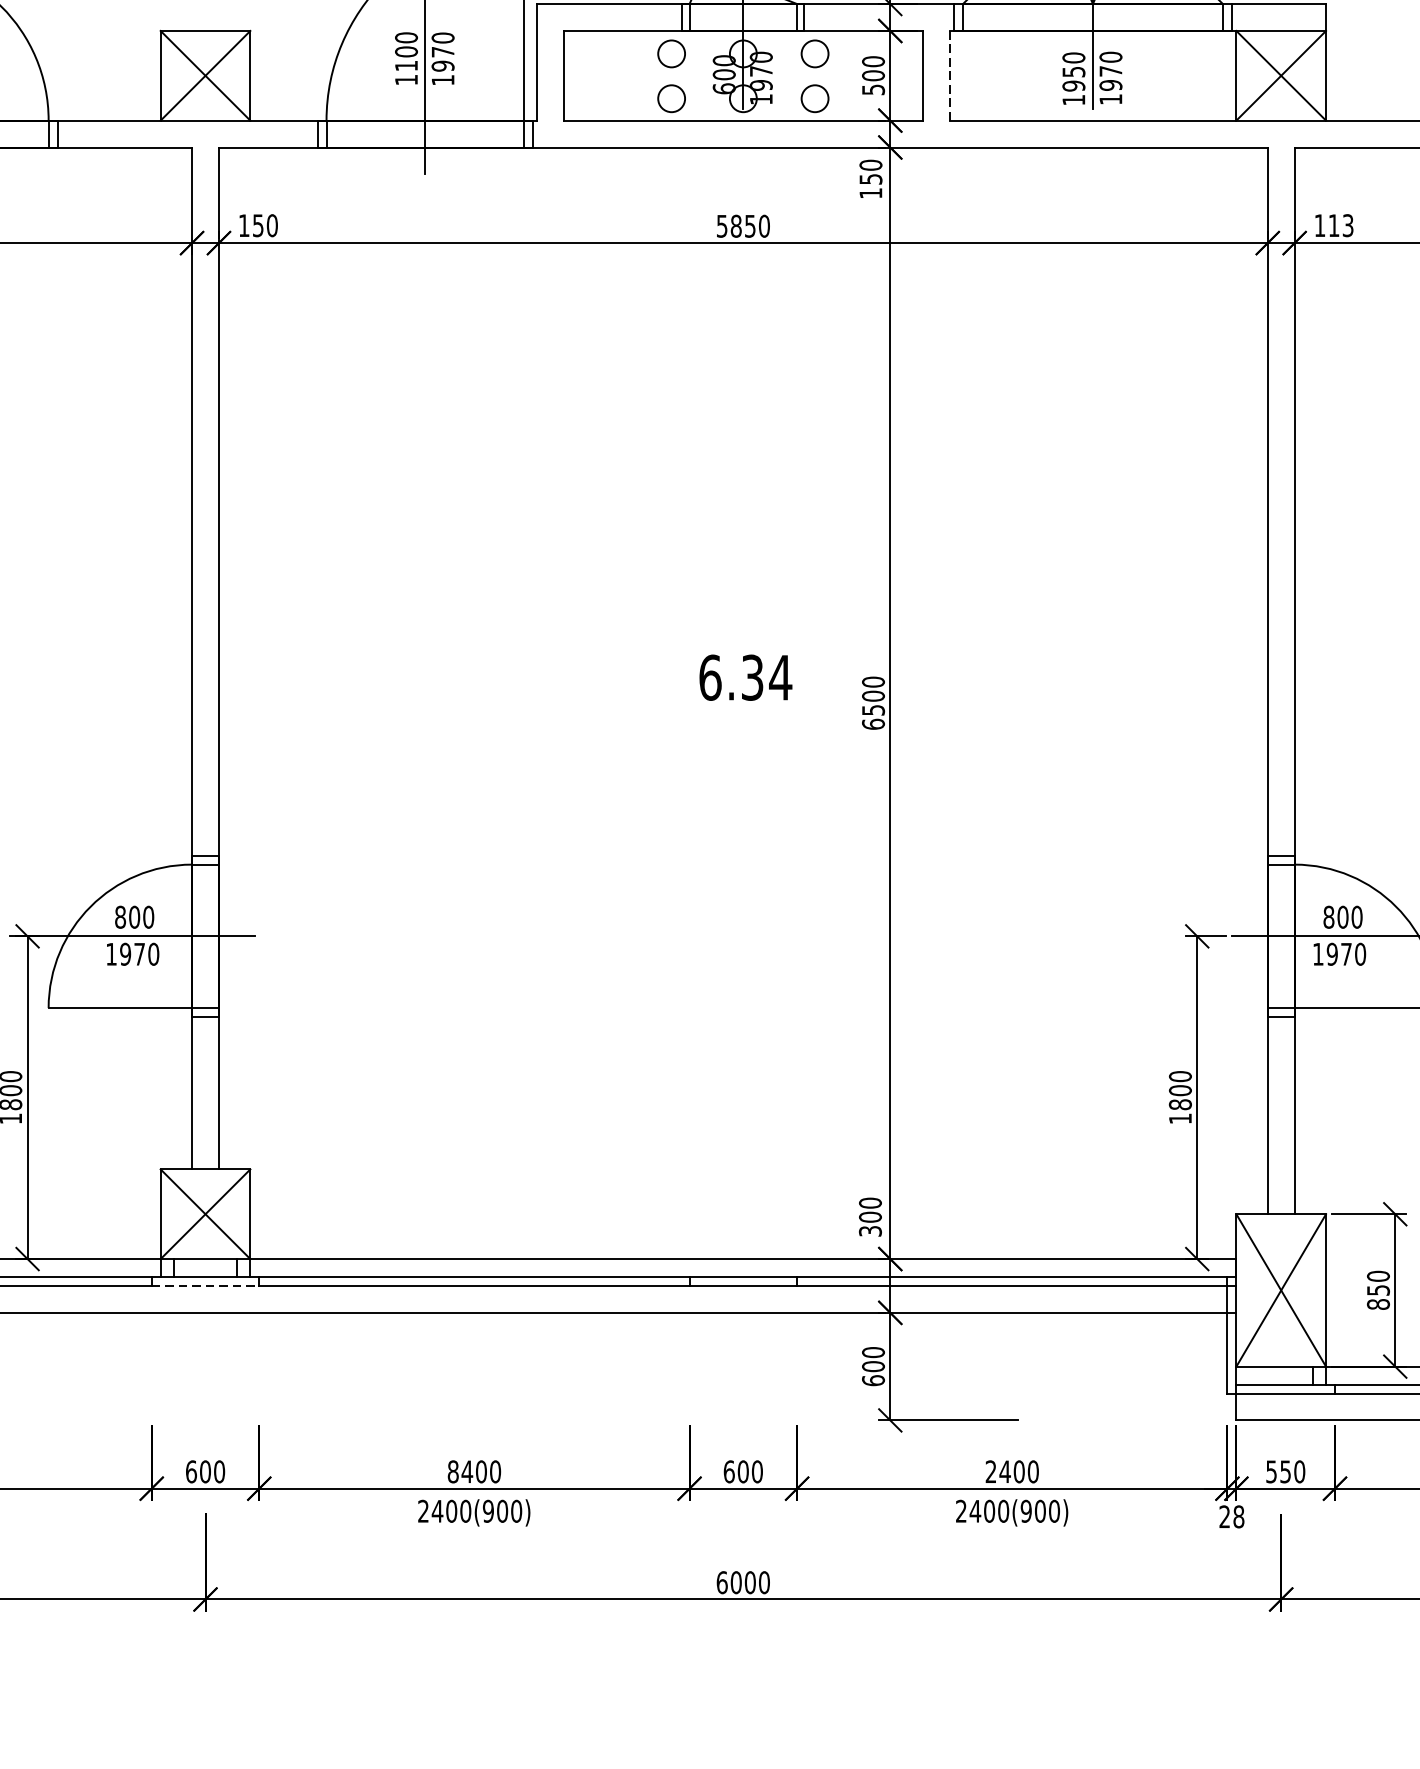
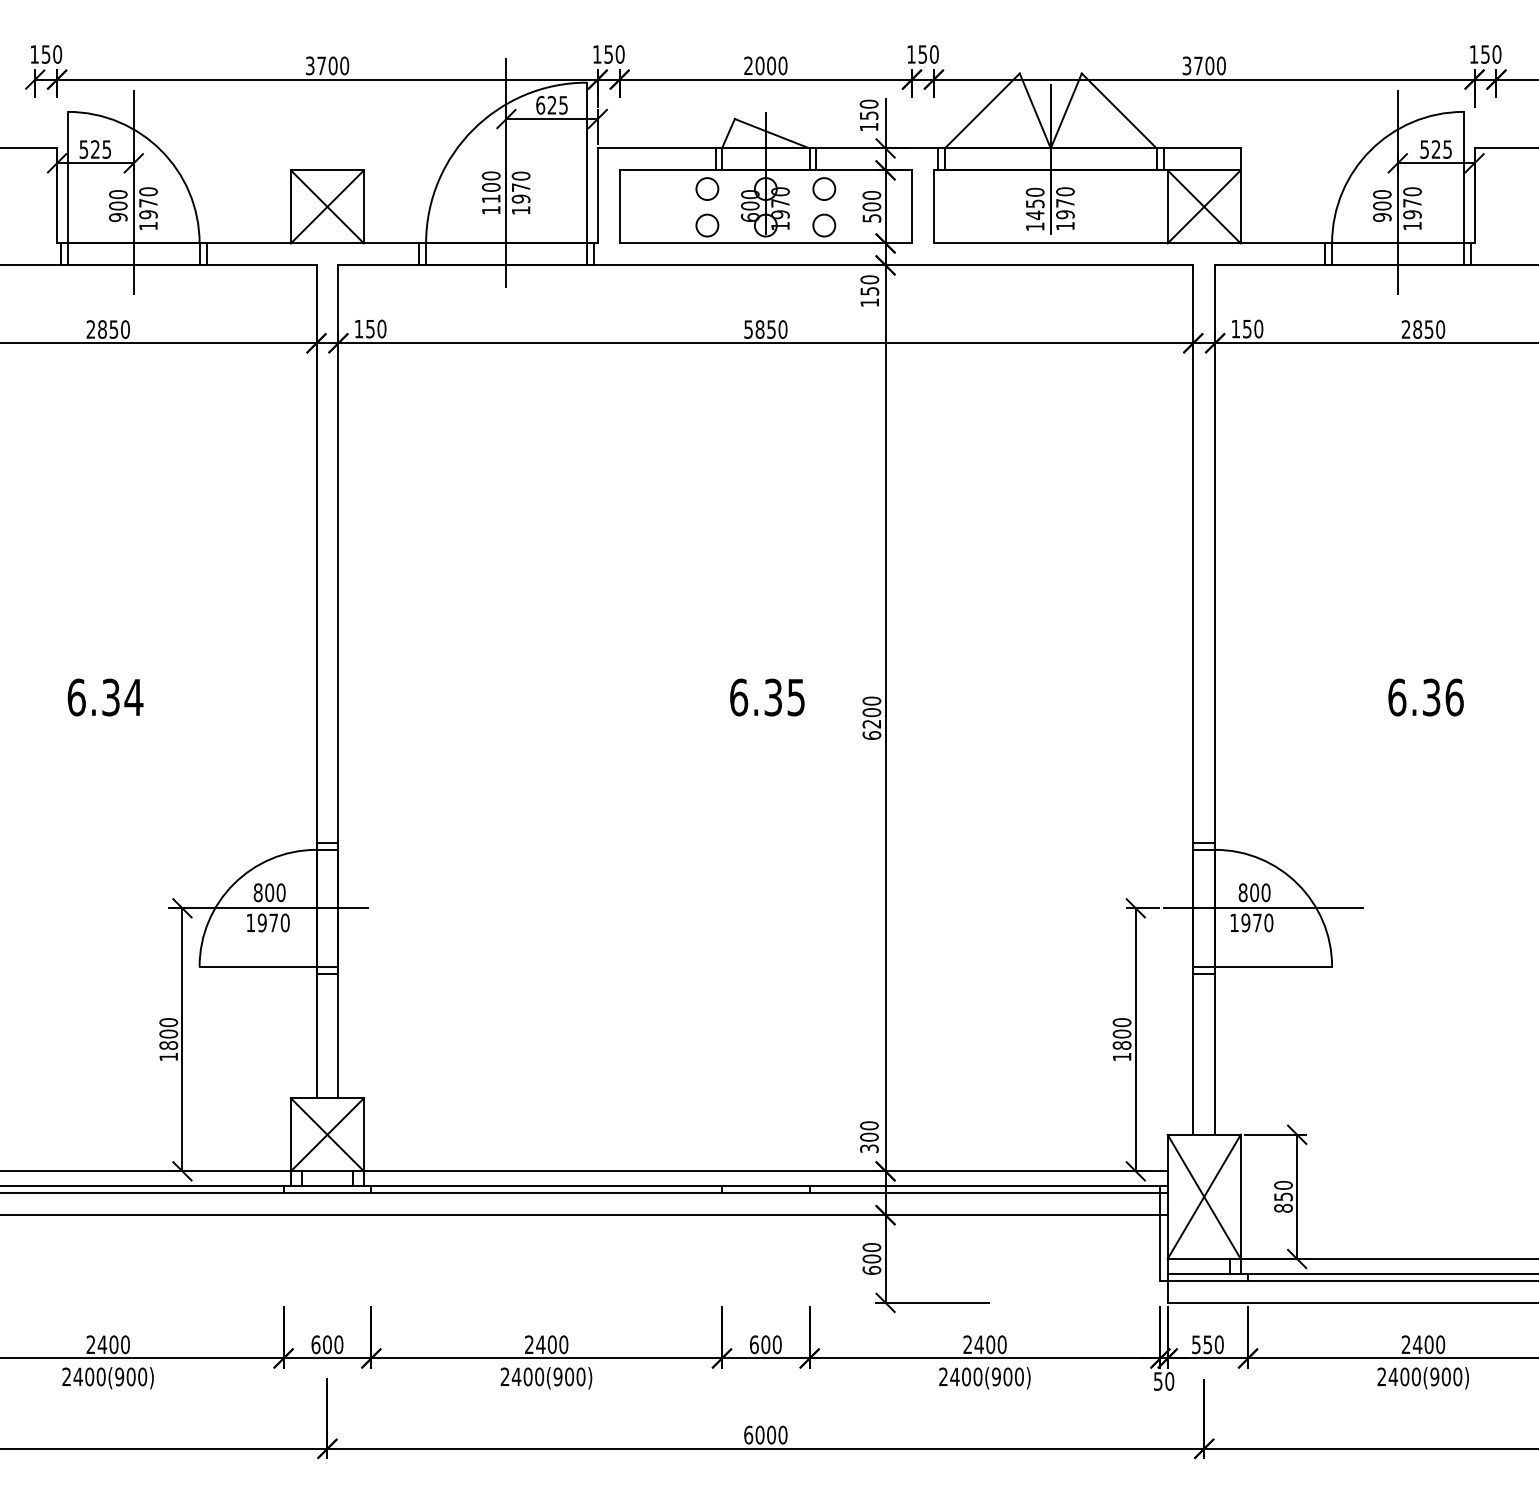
line: (949, 75) -> (933, 206), dashed -> solid
text: (1072, 86) -> (1034, 215), 1950 -> 1450
text: (1341, 224) -> (1253, 328), 113 -> 150
text: (779, 677) -> (795, 697), 6.34 -> 6.35
text: (872, 710) -> (871, 724), 6500 -> 6200
line: (205, 1286) -> (327, 1193), dashed -> solid
text: (453, 1471) -> (529, 1344), 8400 -> 2400
text: (1232, 1516) -> (1164, 1381), 28 -> 50

